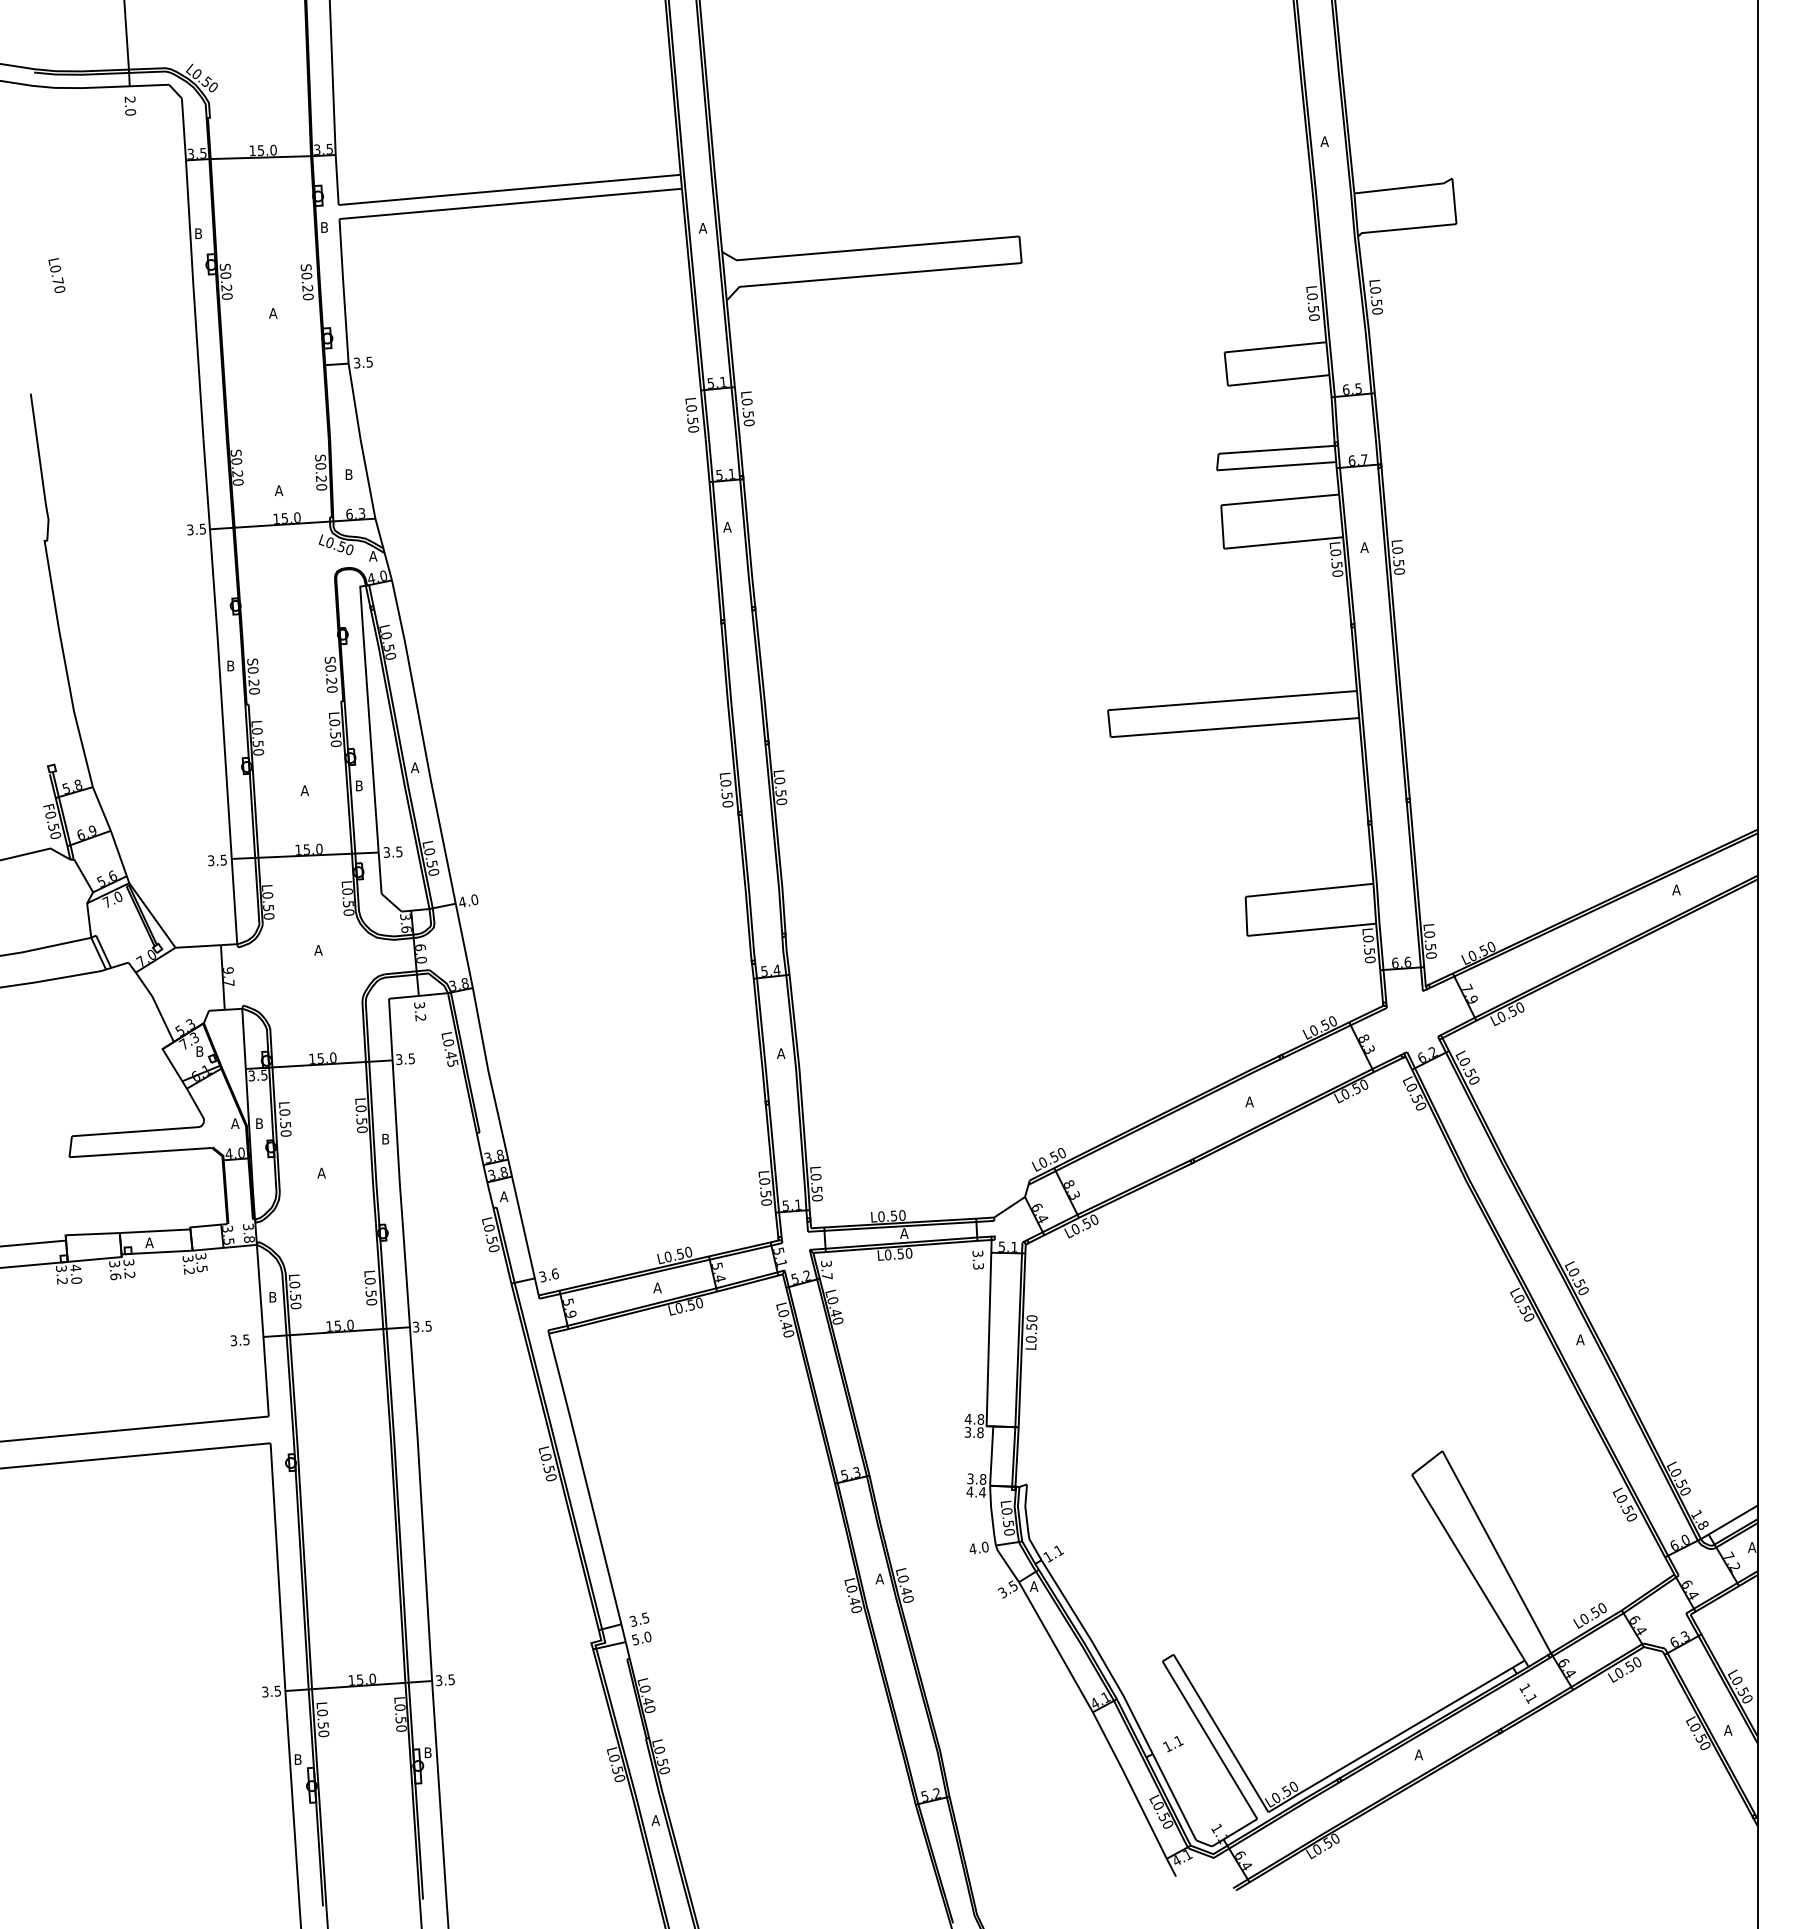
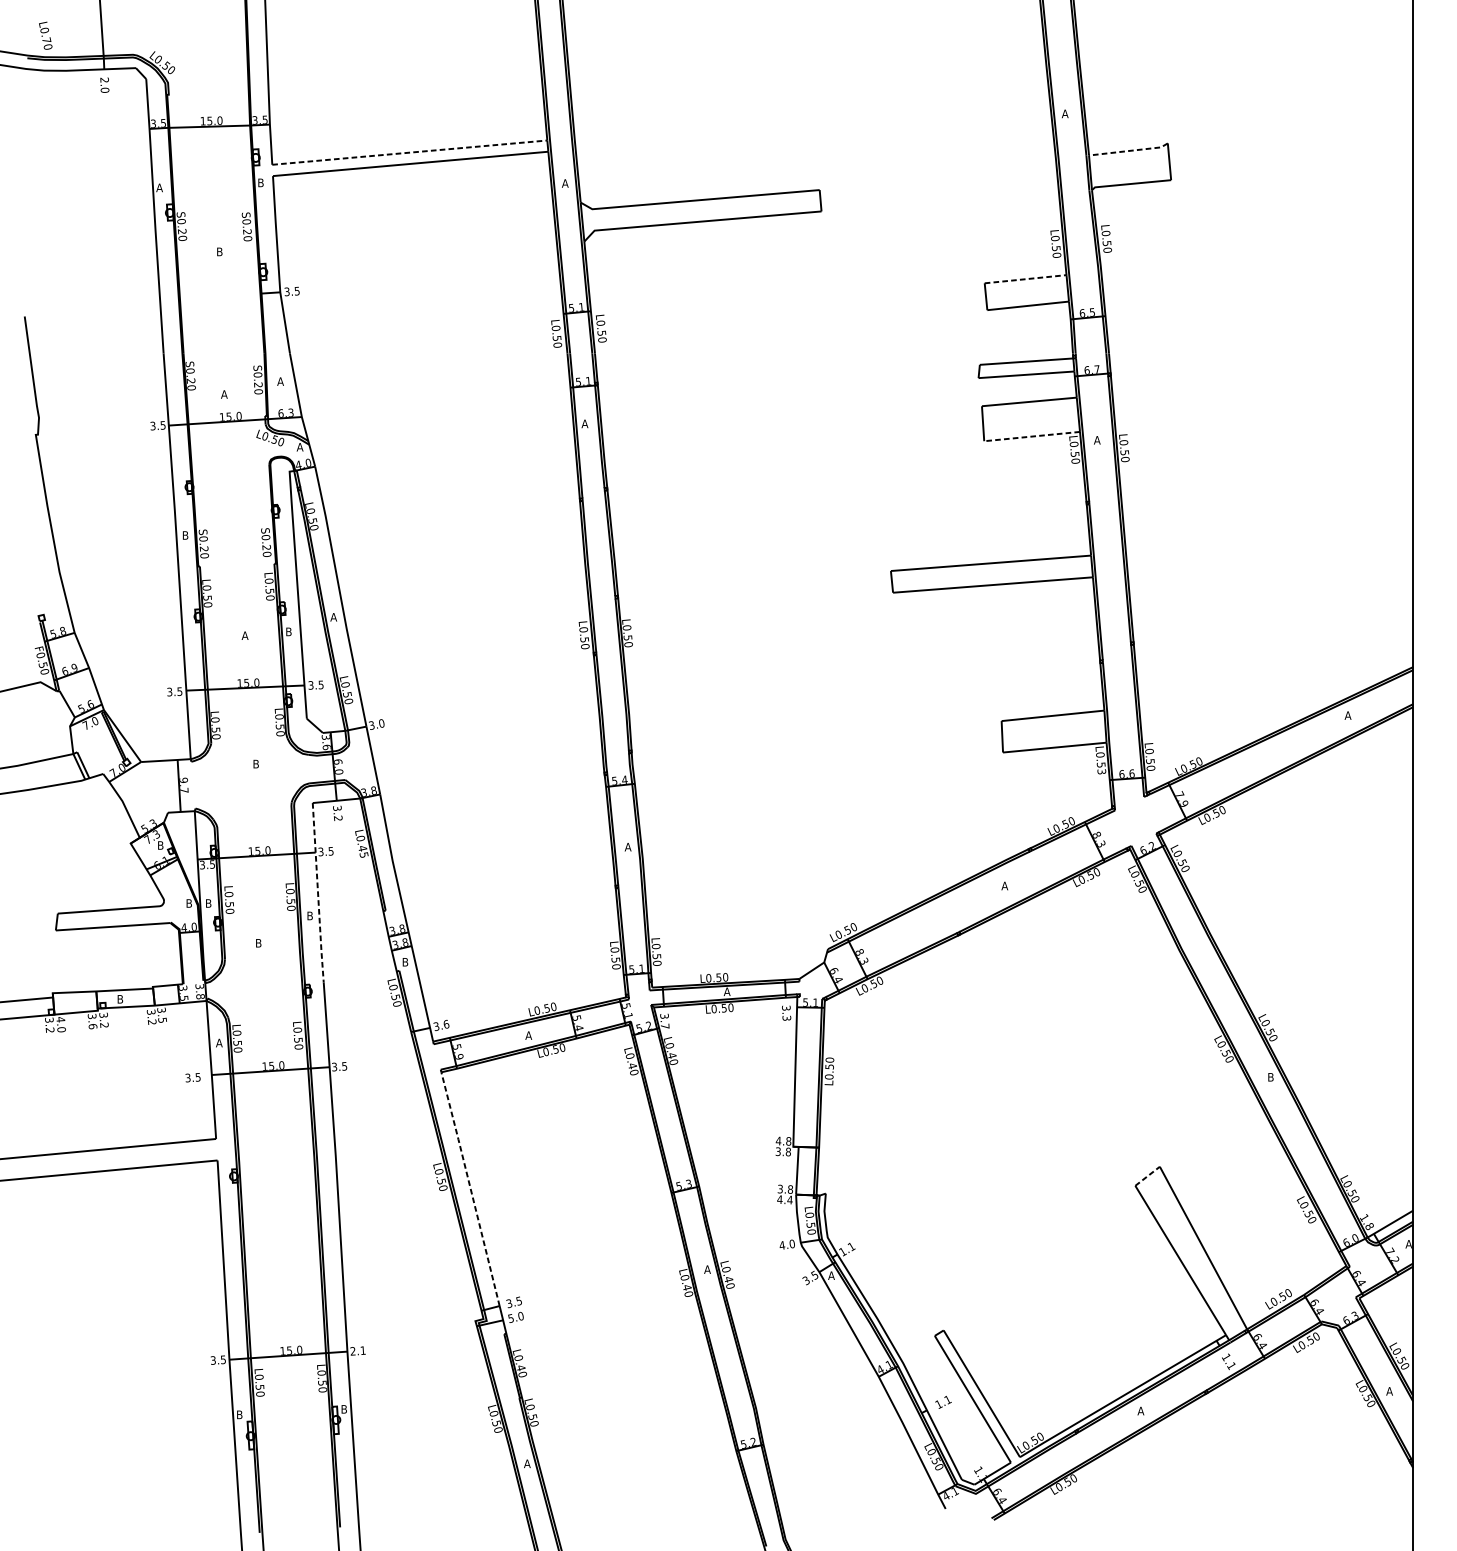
line: (1404, 187) -> (1129, 150), solid -> dashed
line: (509, 189) -> (409, 152), solid -> dashed
text: (198, 233) -> (159, 187), B -> A
text: (56, 275) -> (45, 35), moved
text: (273, 313) -> (219, 252), A -> B
line: (1276, 347) -> (1026, 279), solid -> dashed
text: (348, 474) -> (280, 381), B -> A
line: (1283, 543) -> (1032, 436), solid -> dashed
text: (462, 901) -> (371, 724), 4.0 -> 3.0
text: (318, 950) -> (256, 764), A -> B
text: (1369, 959) -> (1101, 771), L0.50 -> L0.53
line: (395, 1110) -> (318, 892), solid -> dashed
text: (235, 1123) -> (189, 903), A -> B
text: (321, 1172) -> (258, 942), A -> B
text: (504, 1196) -> (405, 962), A -> B
text: (149, 1242) -> (120, 999), A -> B
text: (272, 1297) -> (219, 1043), B -> A
text: (1580, 1339) -> (1270, 1077), A -> B
line: (1427, 1462) -> (1147, 1175), solid -> dashed
line: (585, 1478) -> (470, 1188), solid -> dashed
text: (444, 1680) -> (357, 1351), 3.5 -> 2.1

